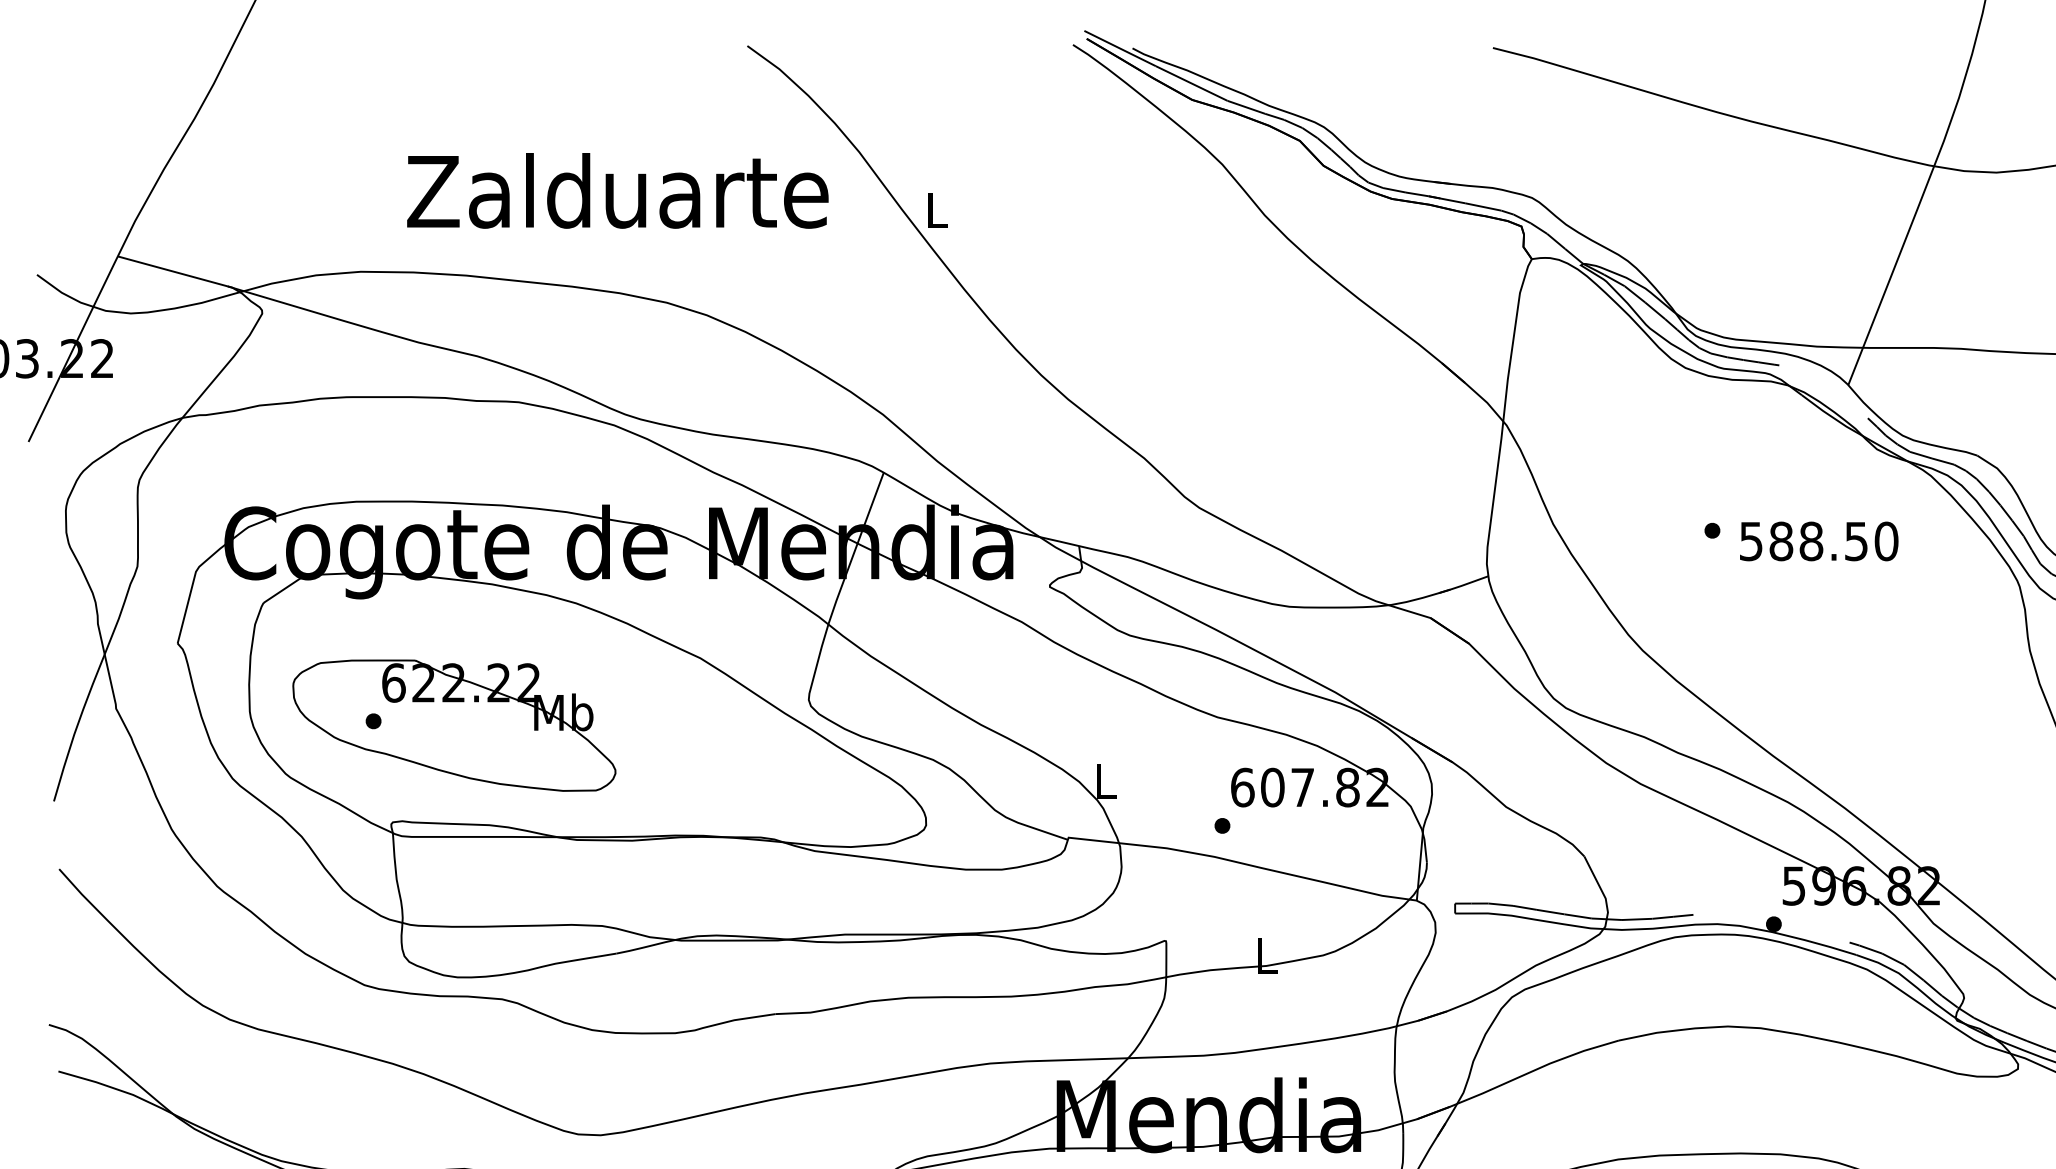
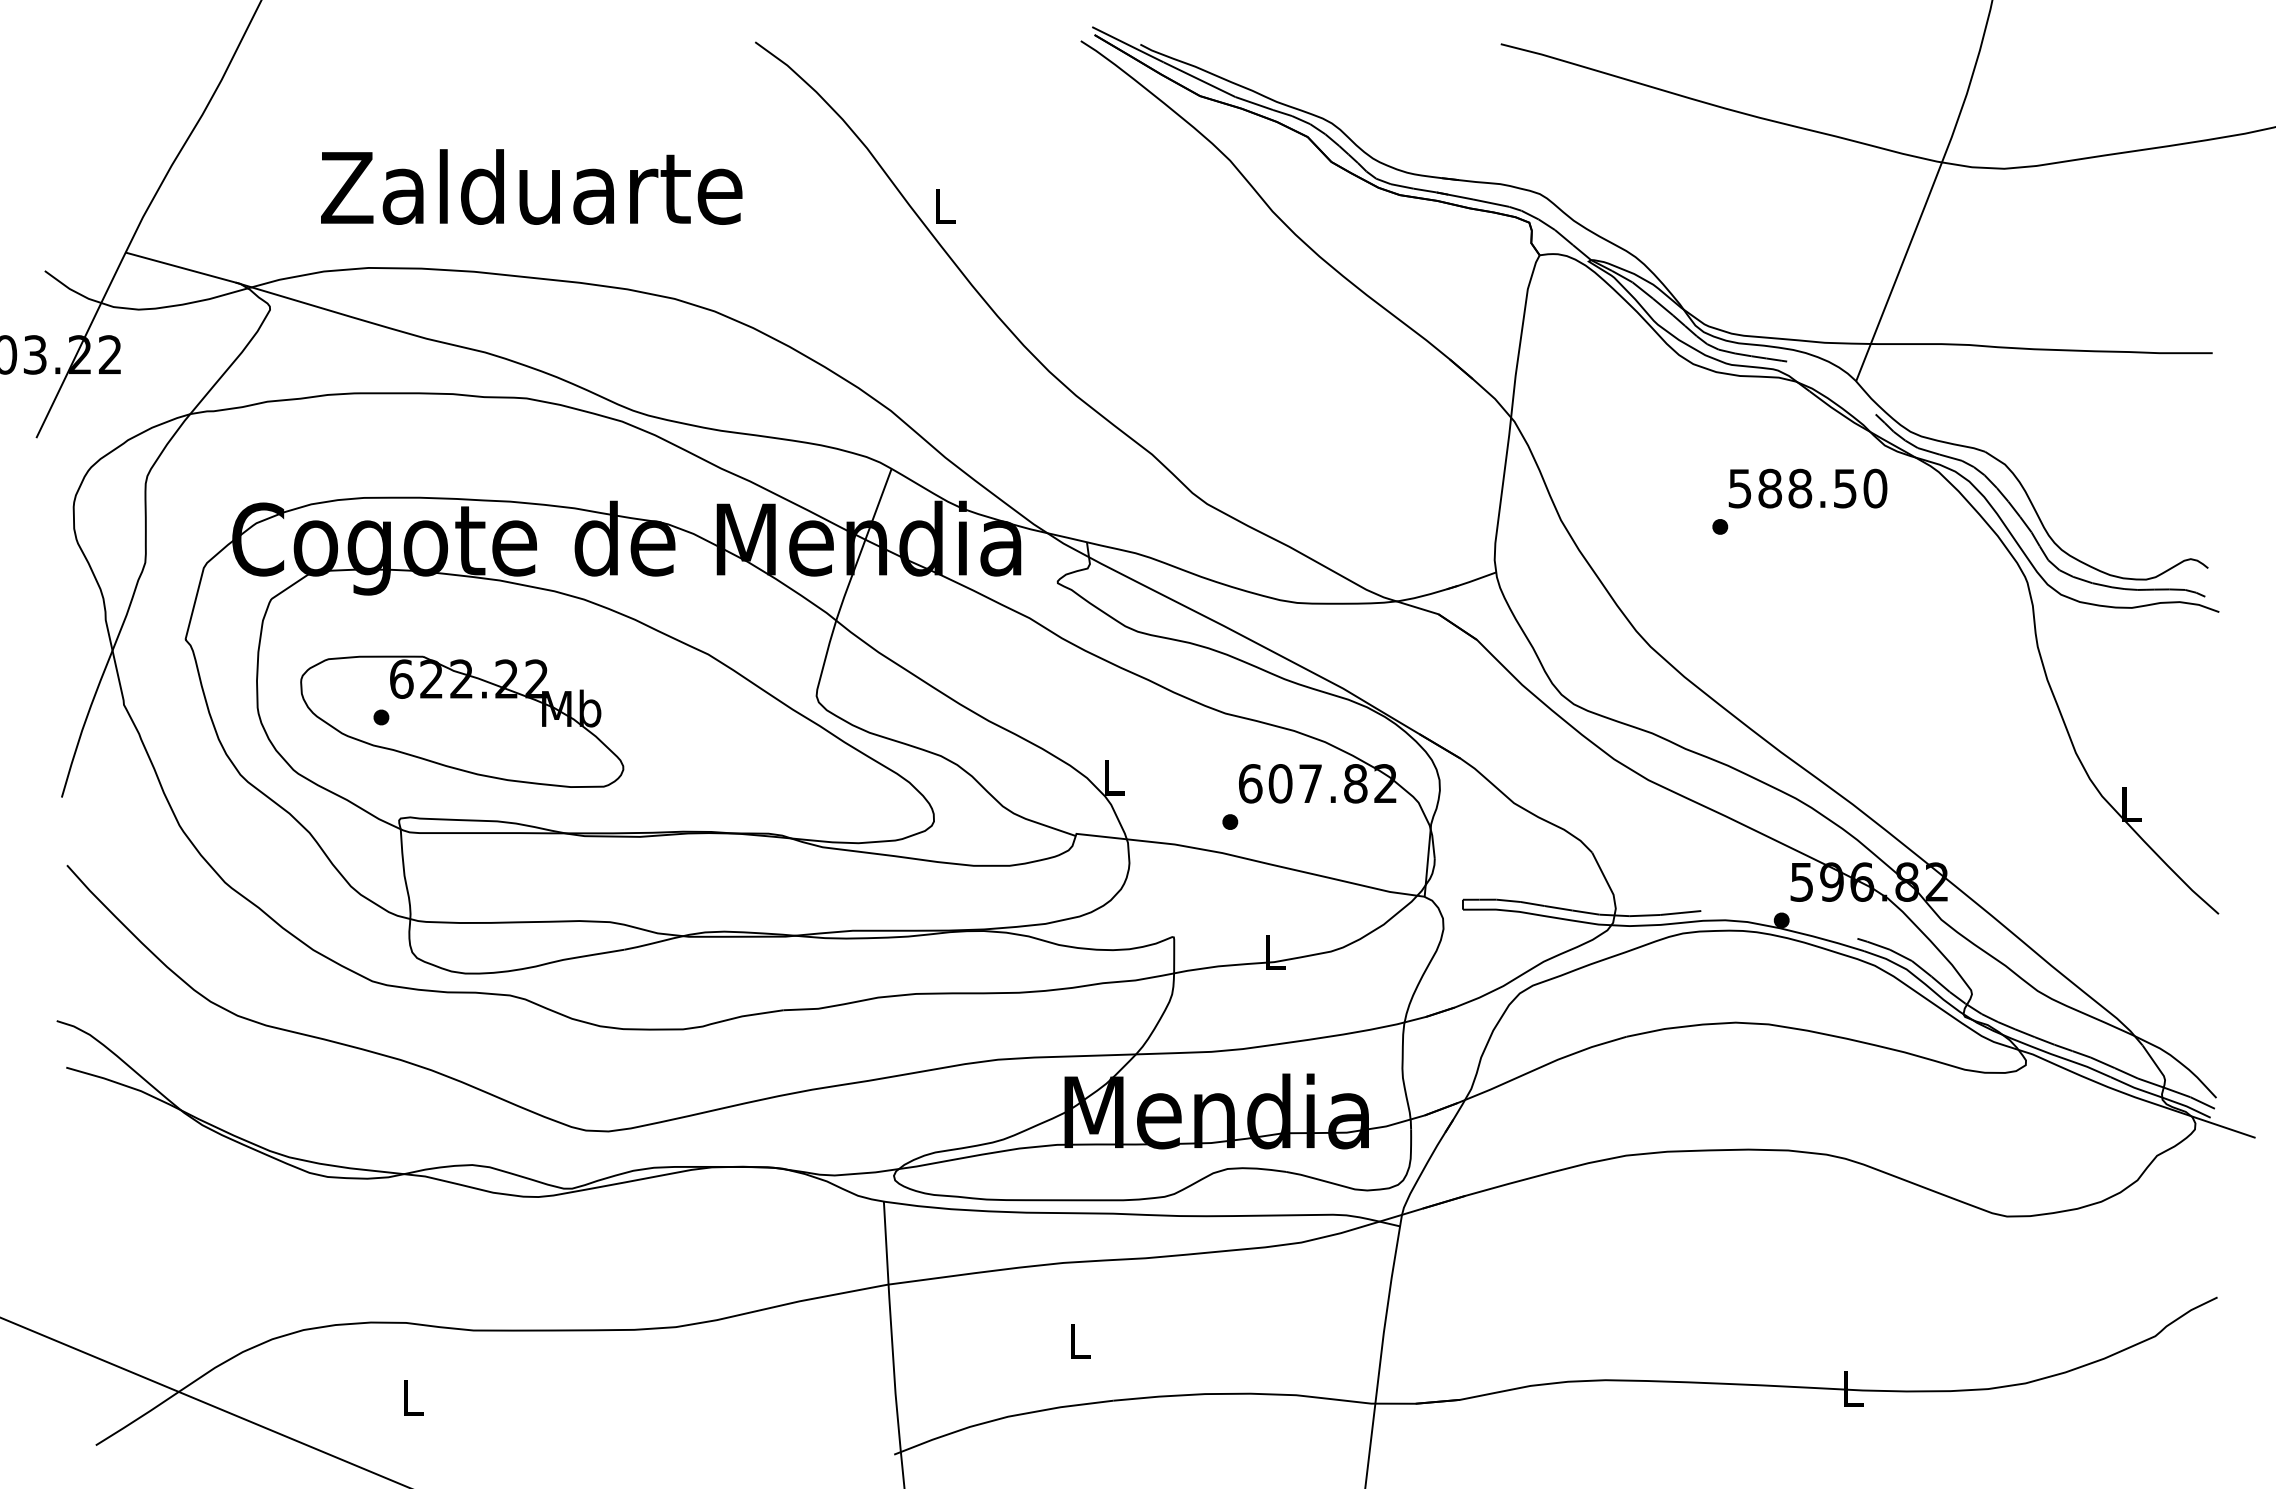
text: (617, 190) -> (531, 186), moved
text: (1818, 541) -> (1807, 488), moved

